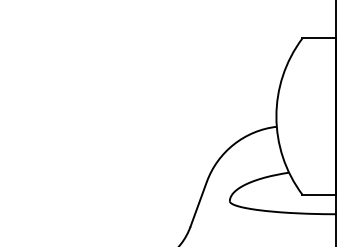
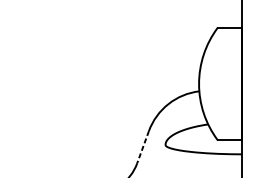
line: (198, 204) -> (142, 147), solid -> dashed

